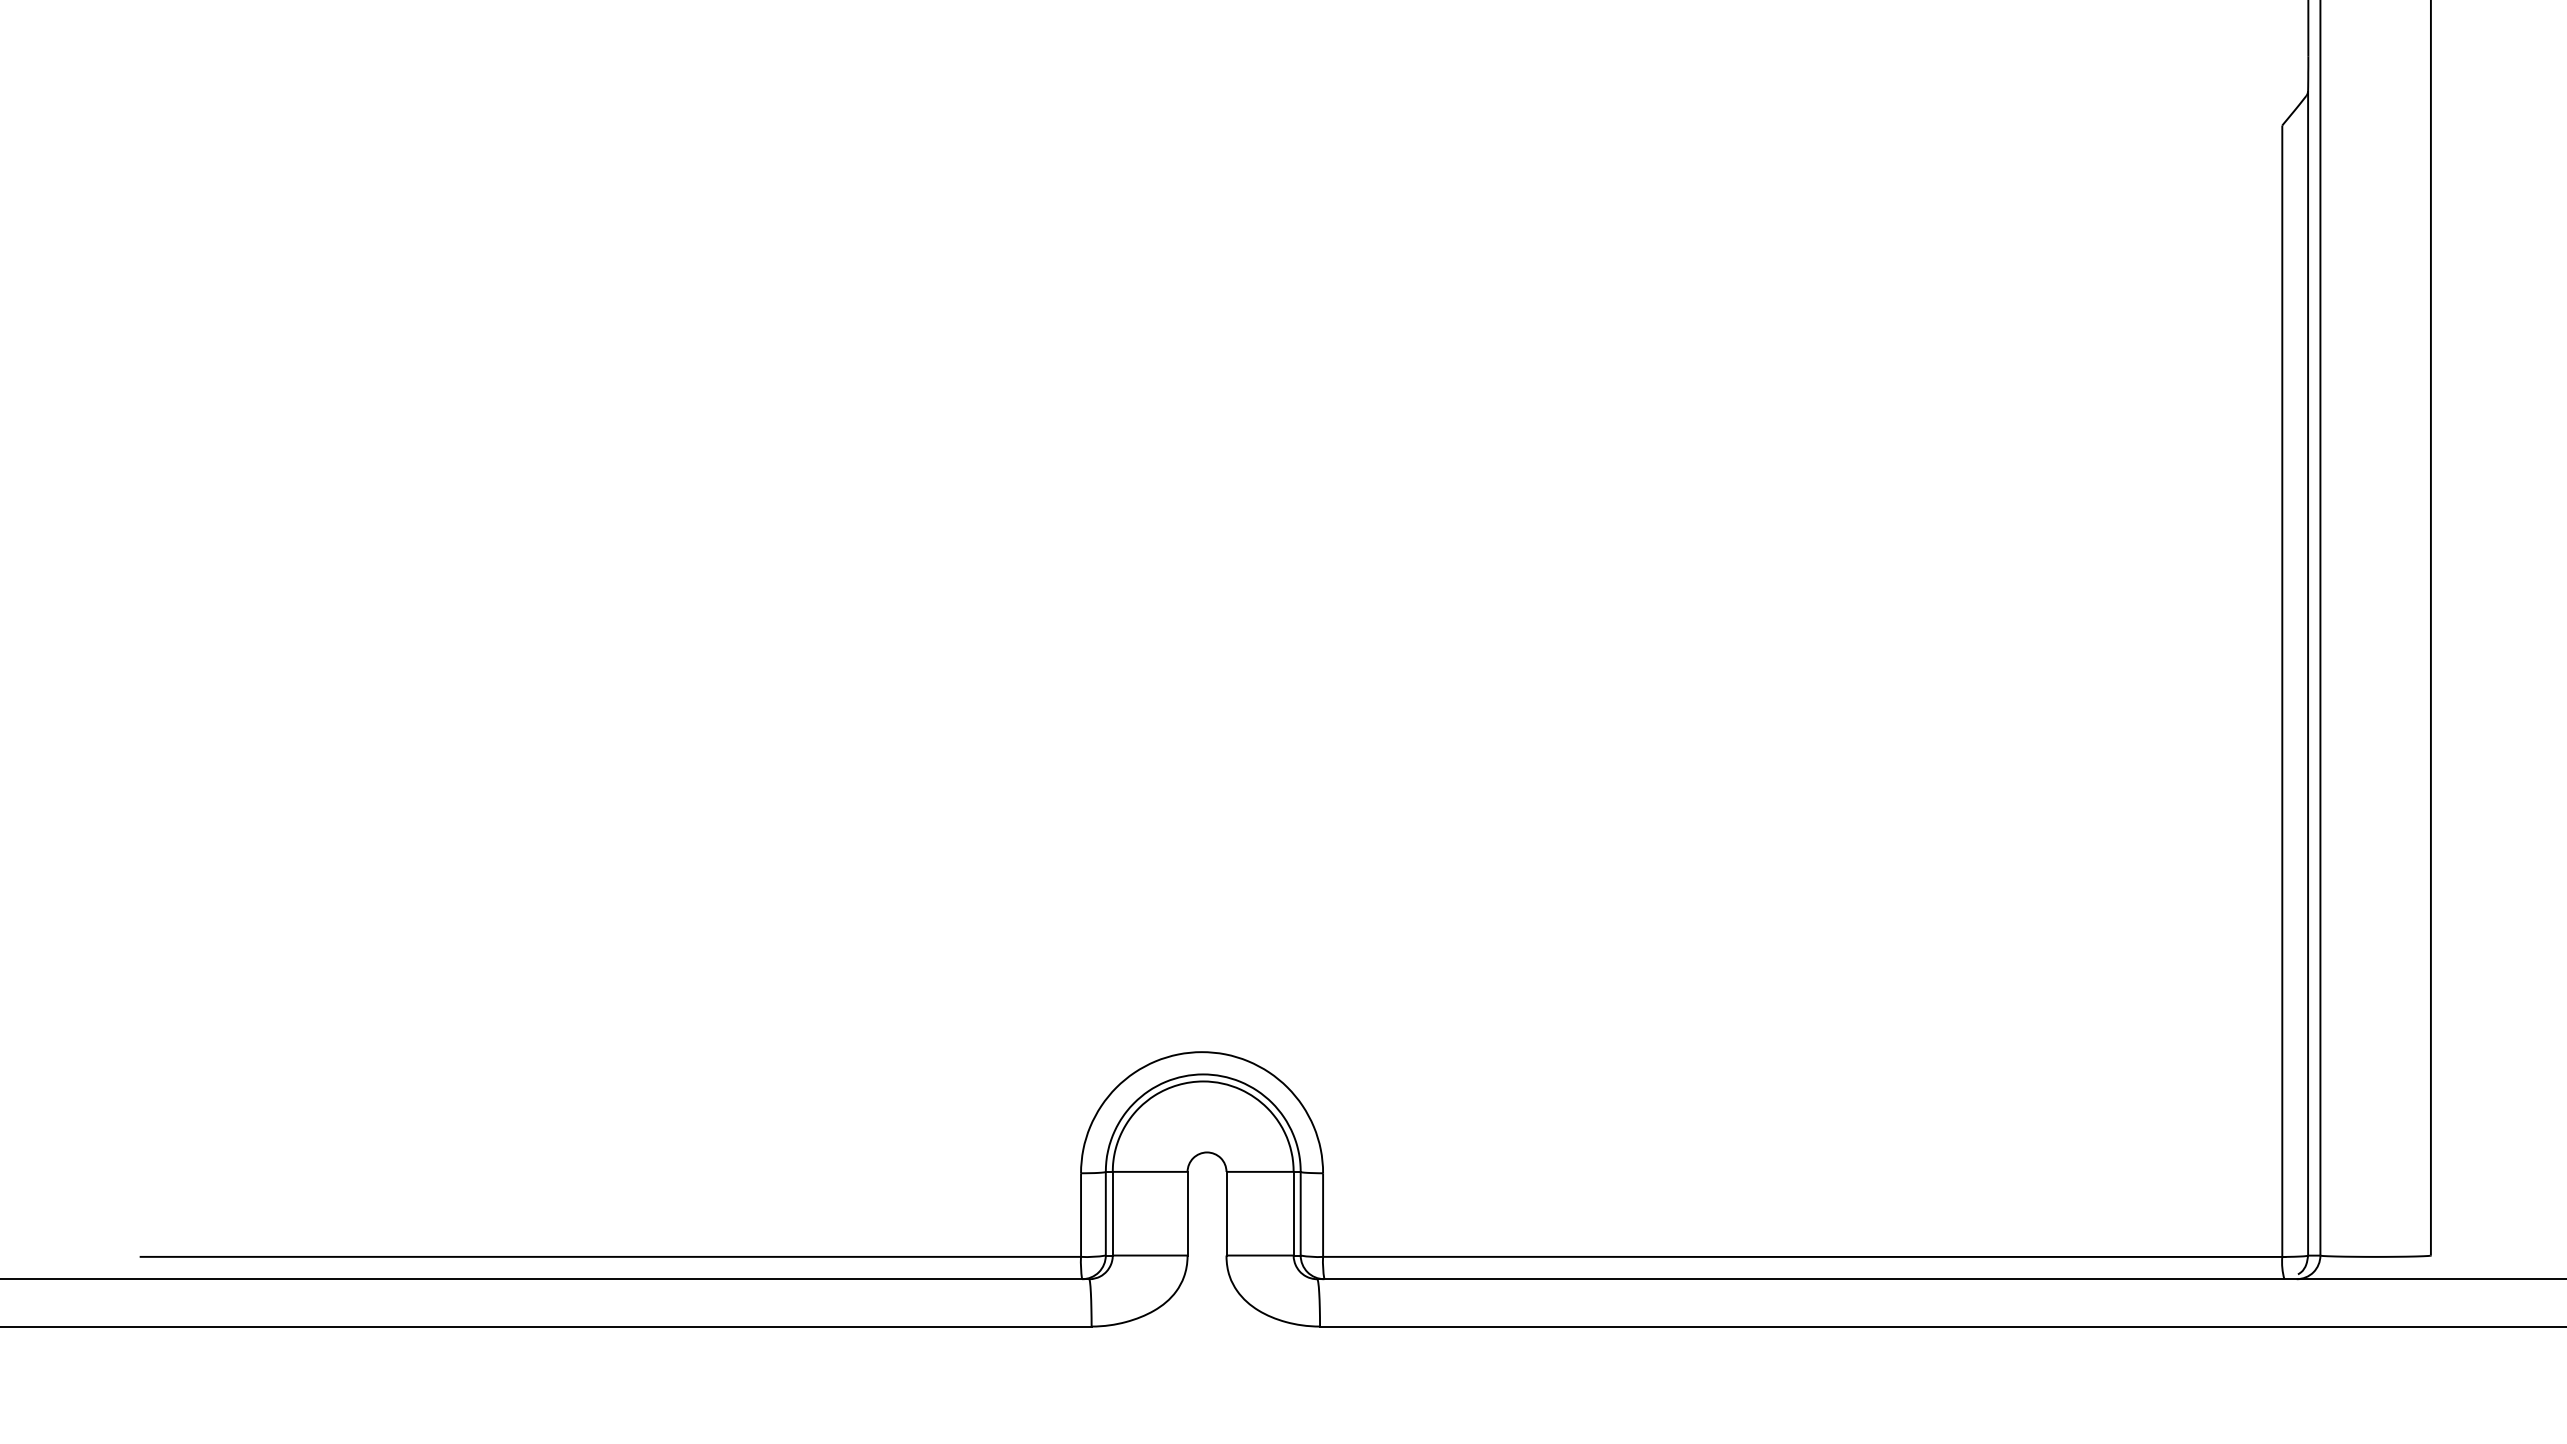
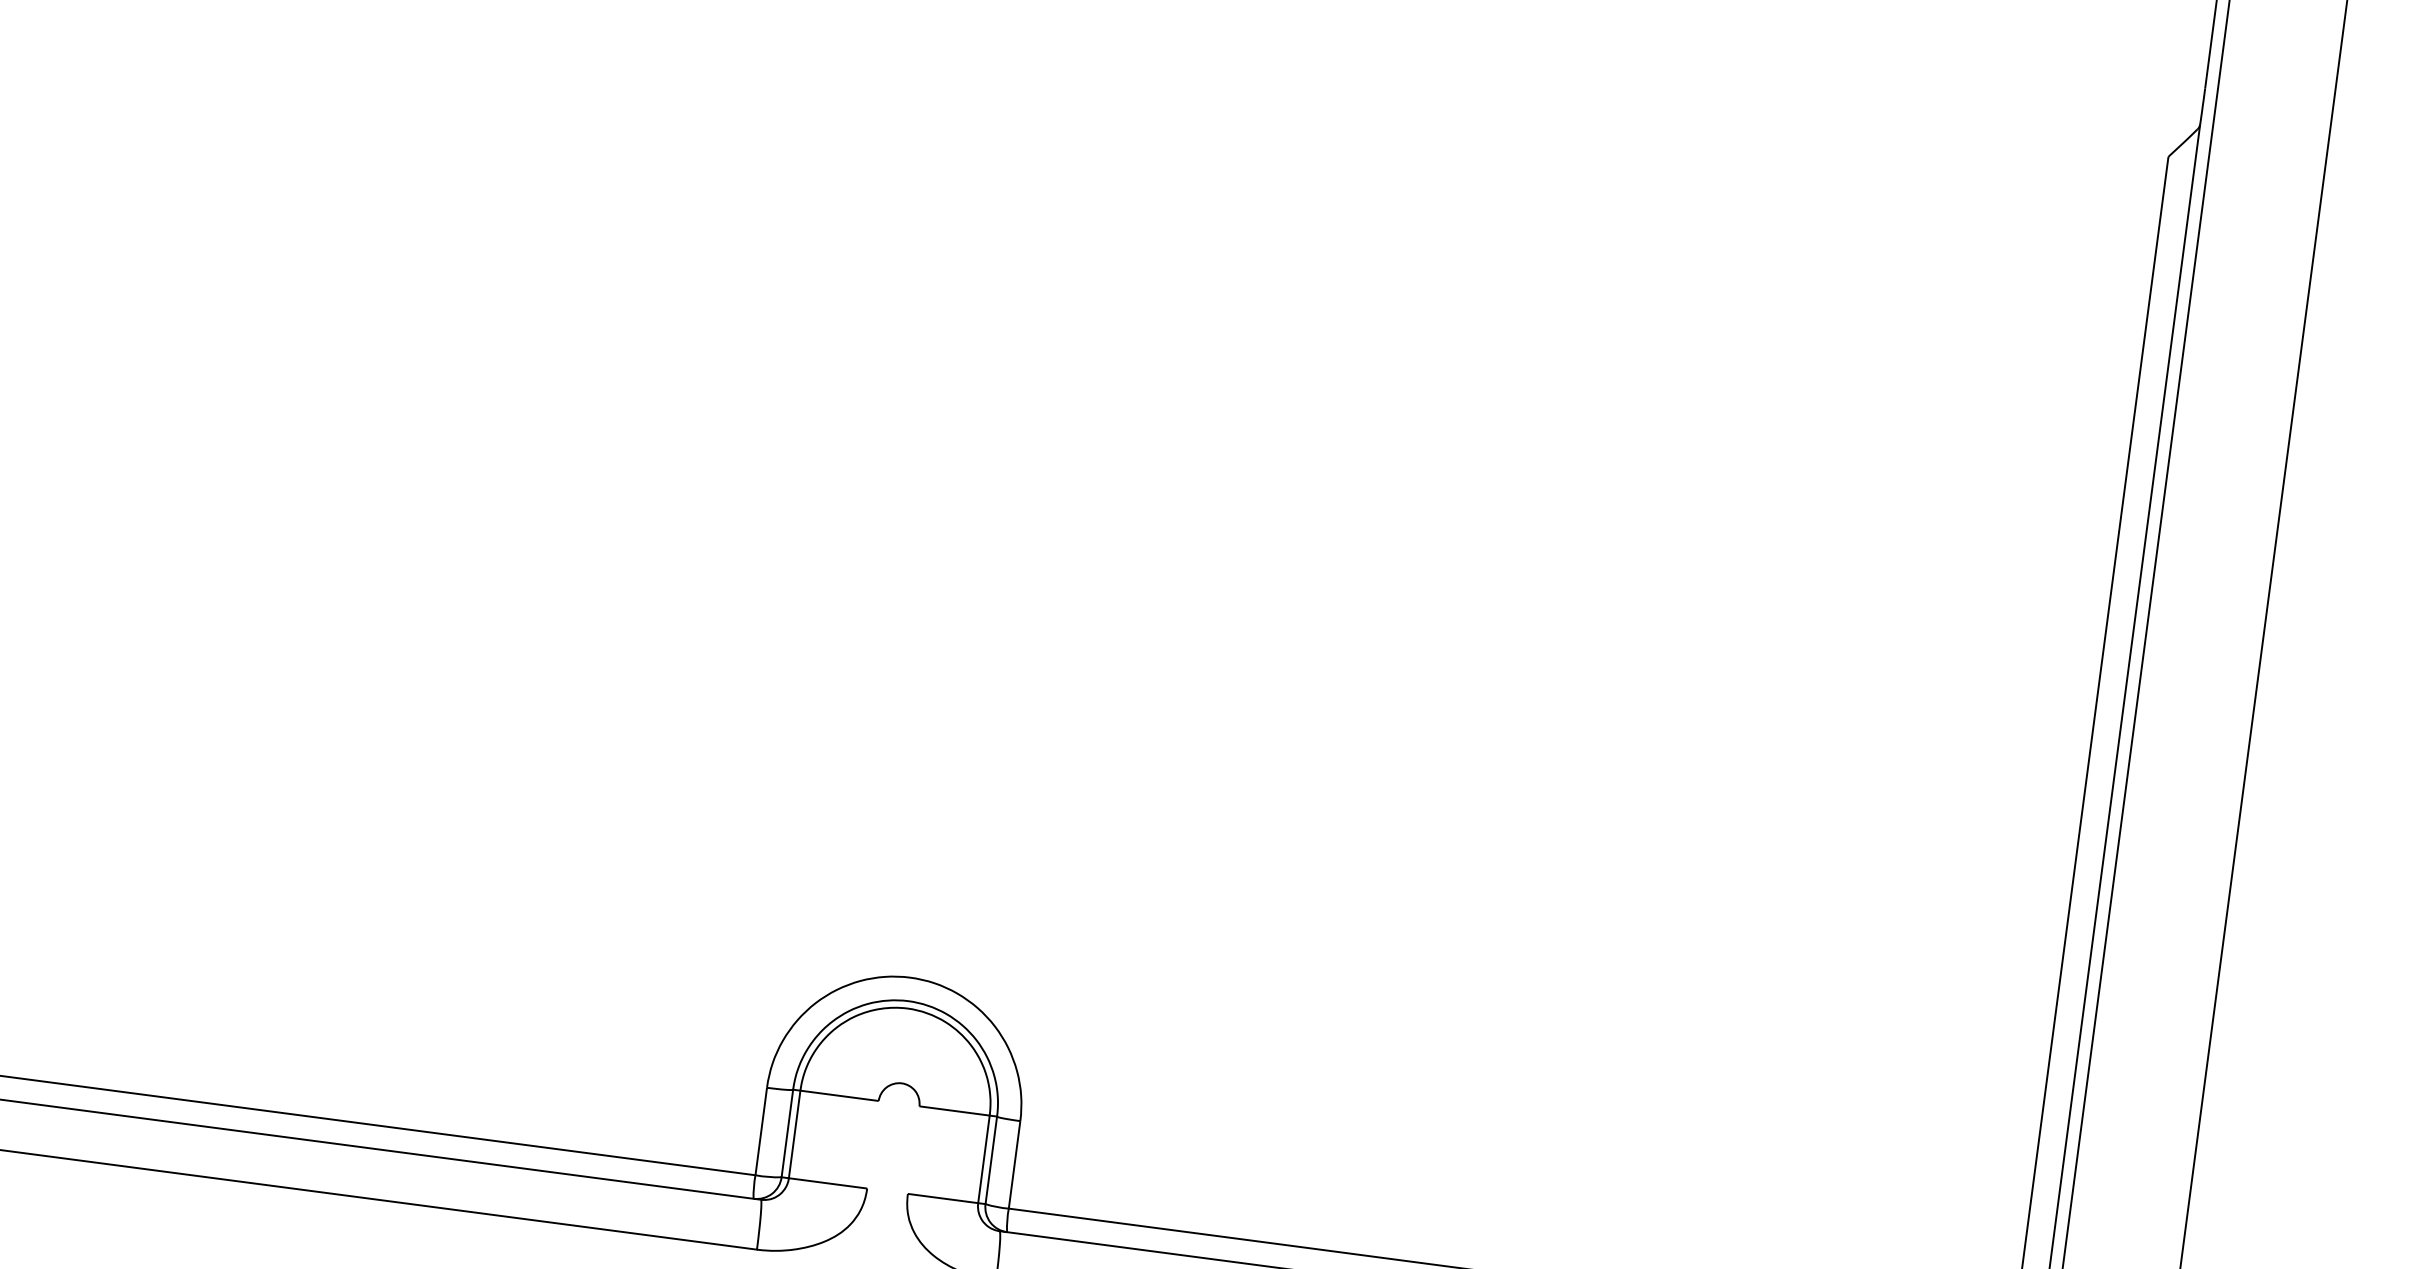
line: (1187, 1213) -> (872, 1144), removed
line: (1226, 1213) -> (913, 1149), removed

